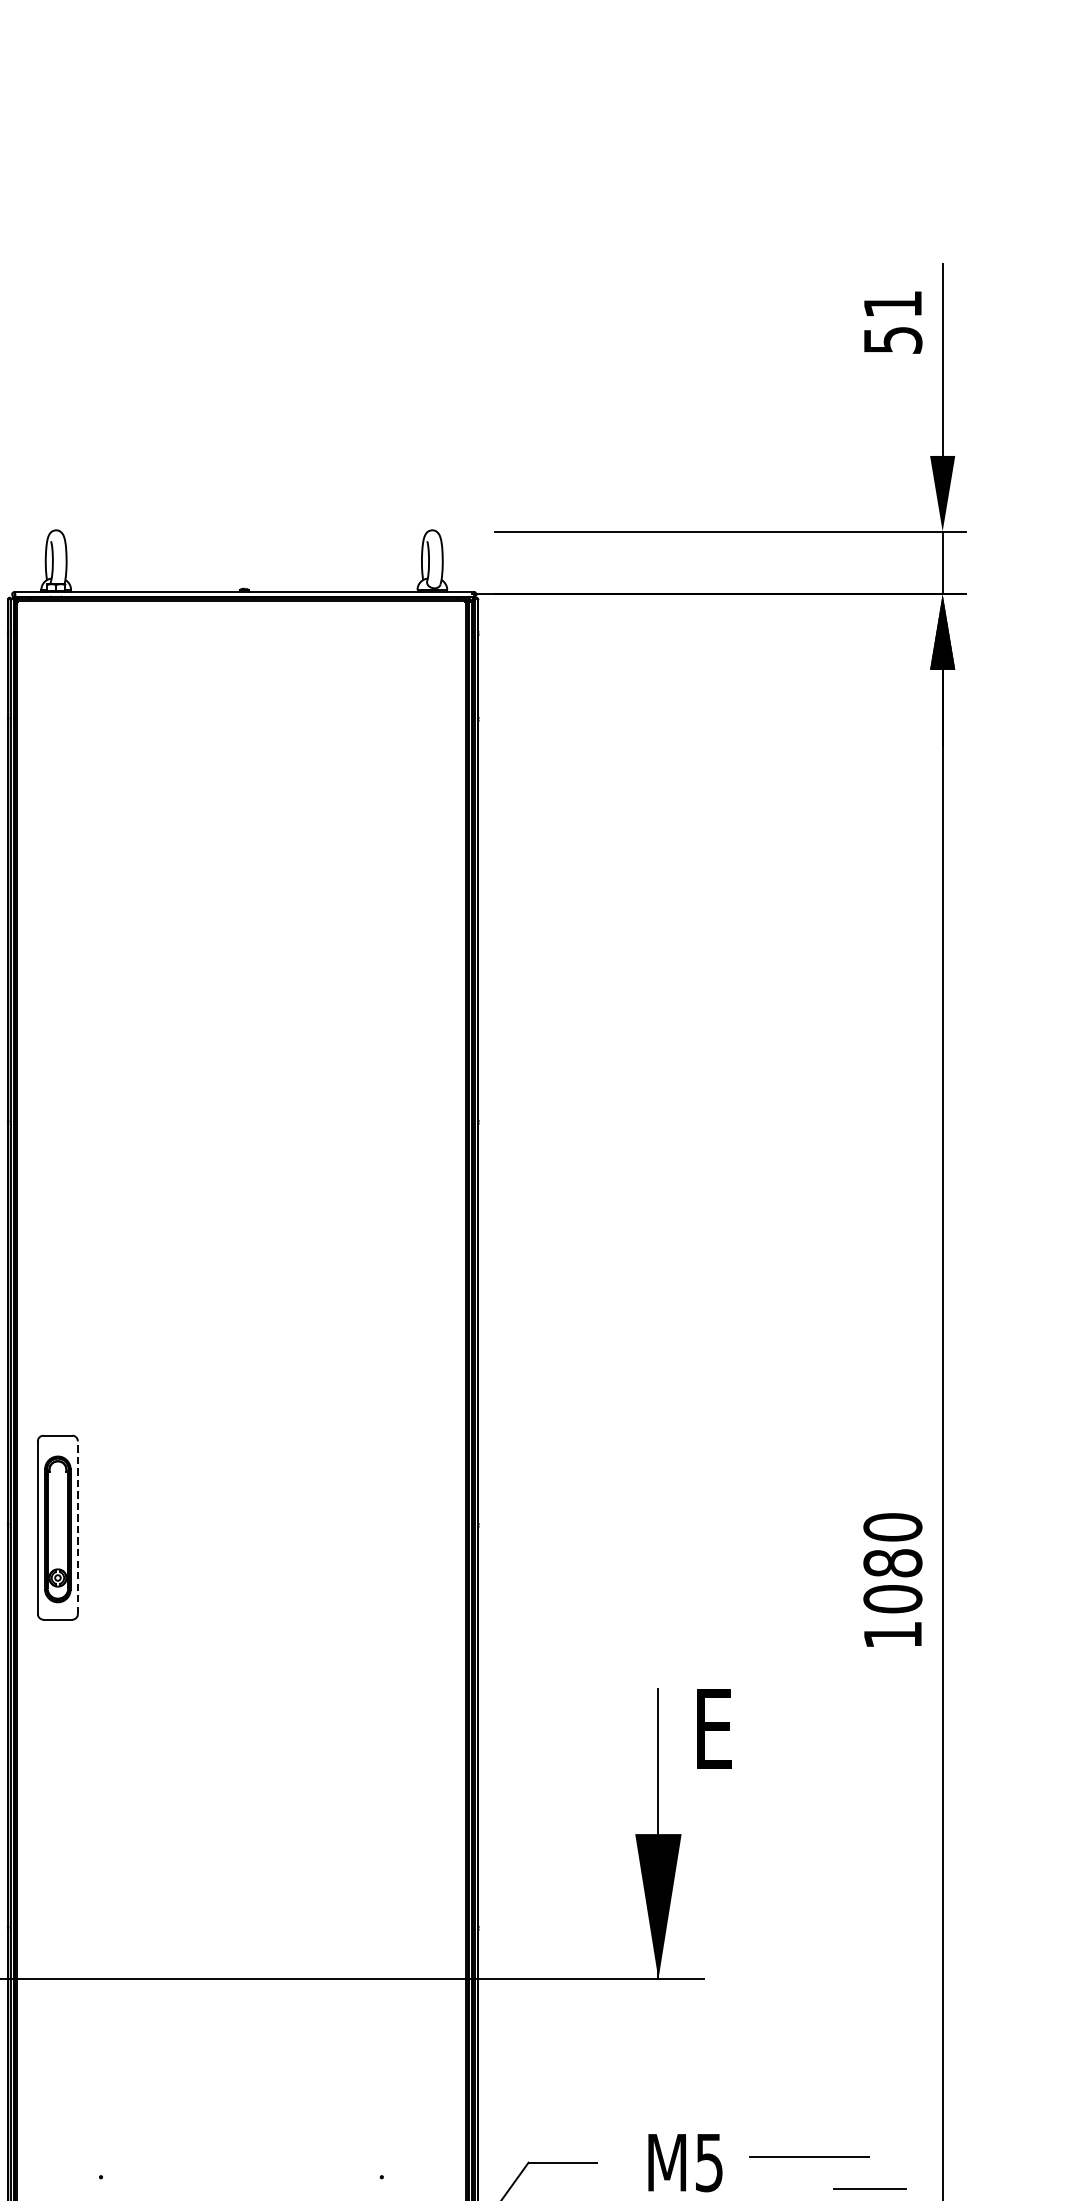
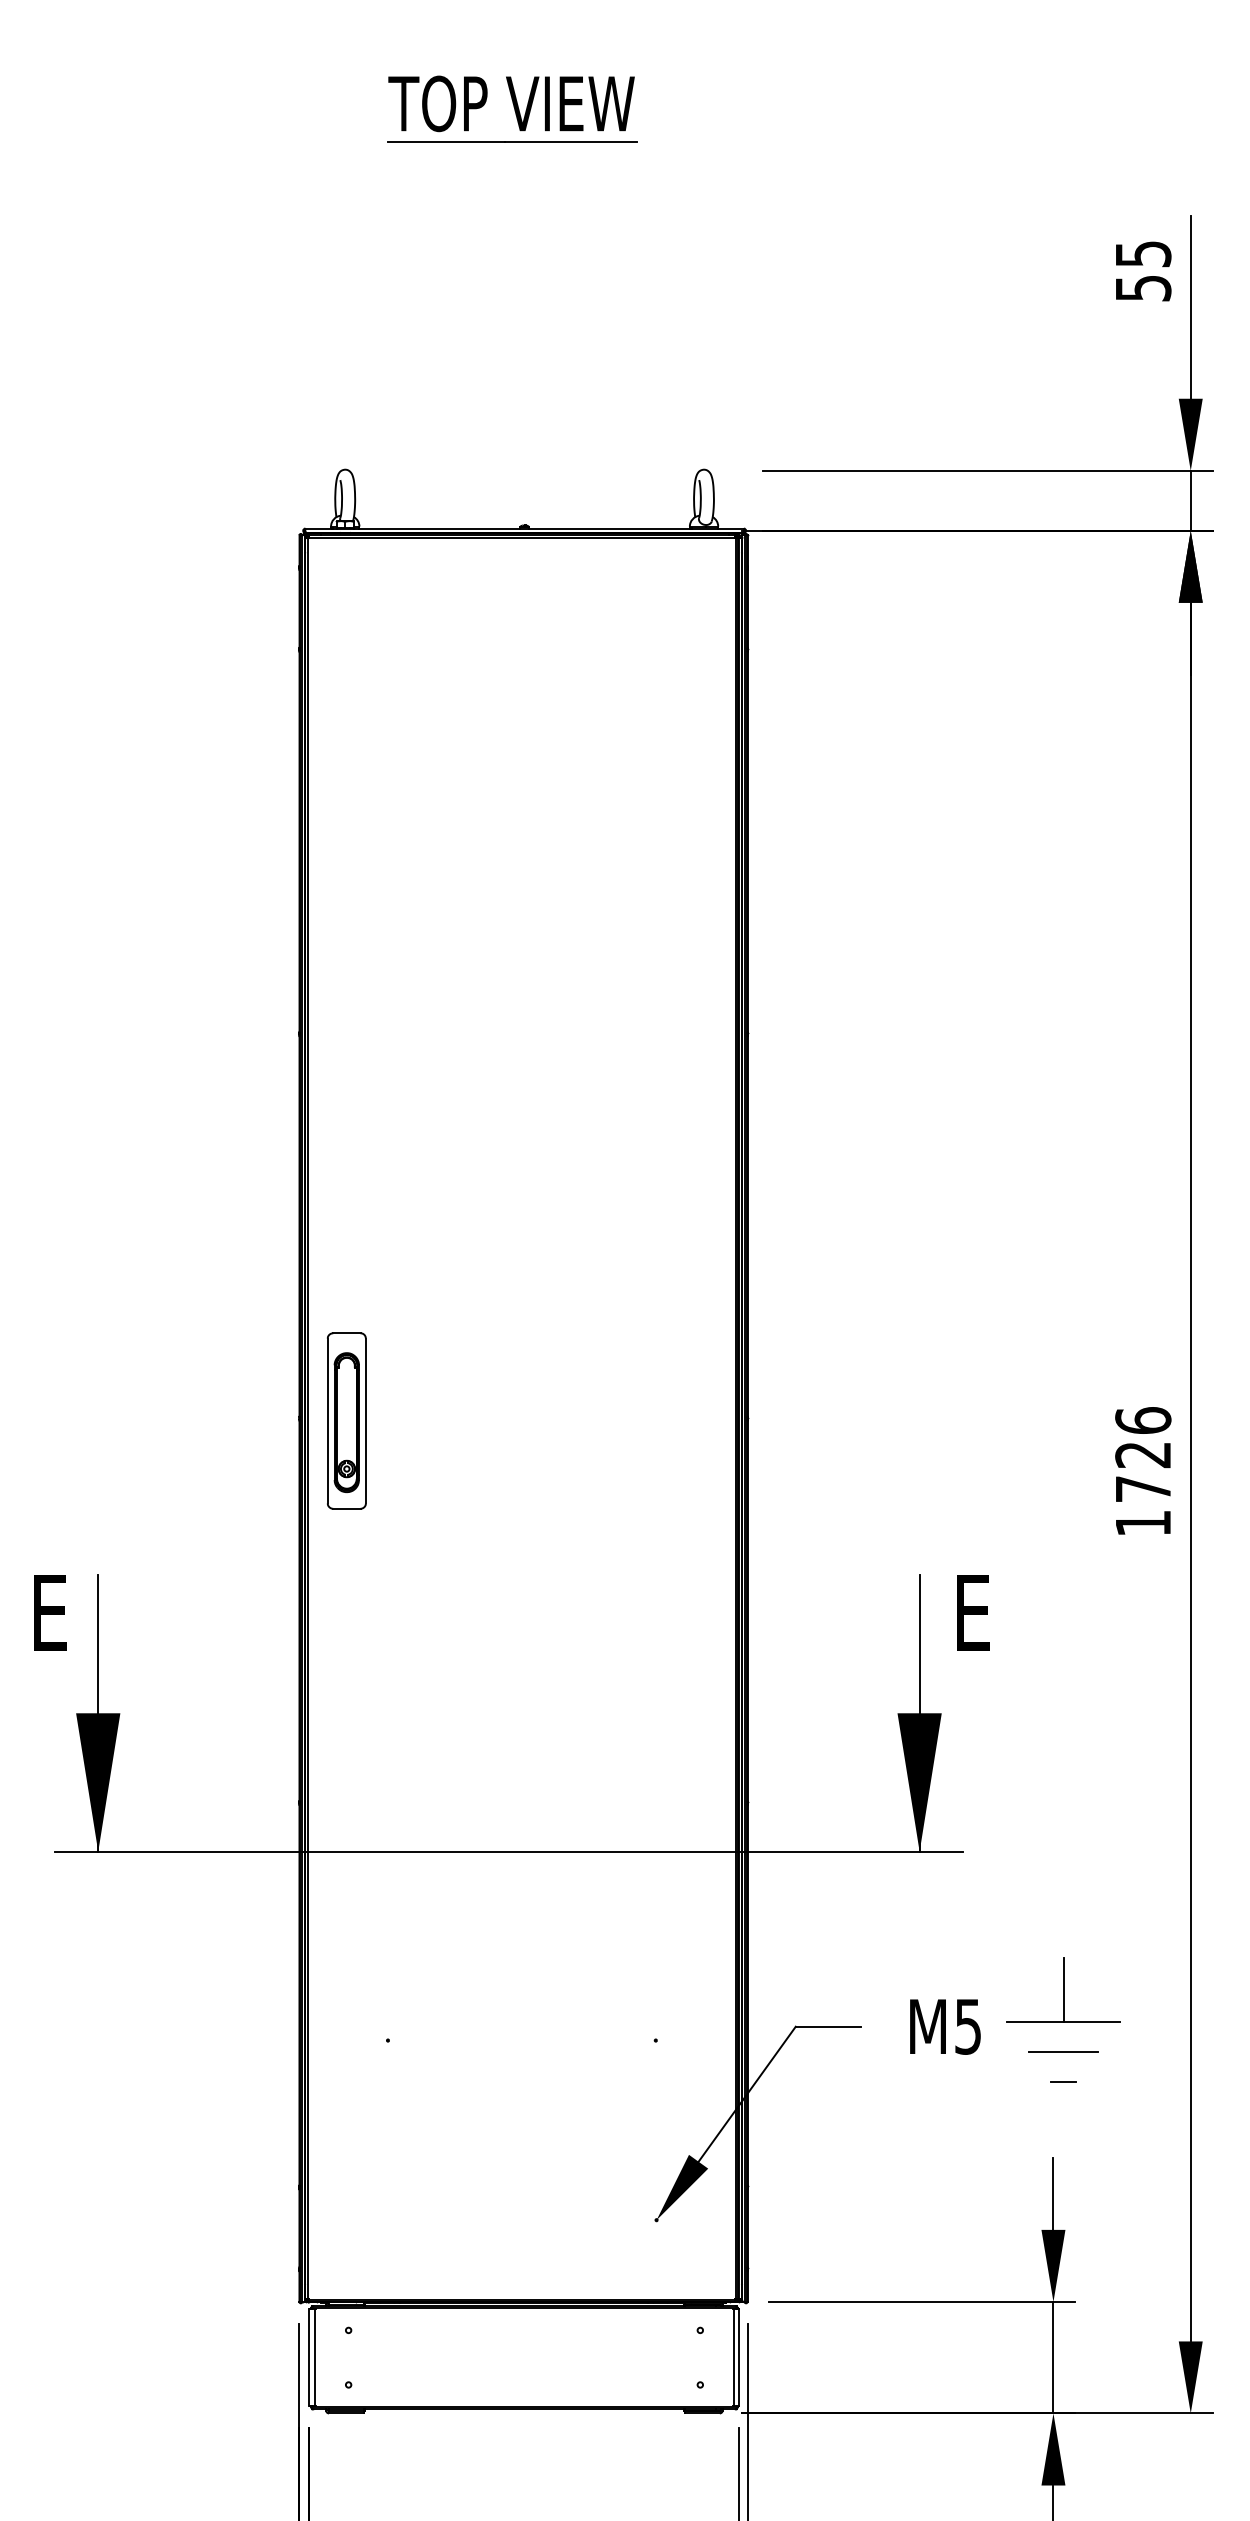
part: (231, 151) -> (512, 108), added
text: (893, 304) -> (1143, 254), 51 -> 55
line: (77, 1527) -> (365, 1420), dashed -> solid
text: (893, 1562) -> (1143, 1454), 1080 -> 1726
line: (809, 2123) -> (1063, 1989), added
line: (870, 2188) -> (1063, 2051), moved

